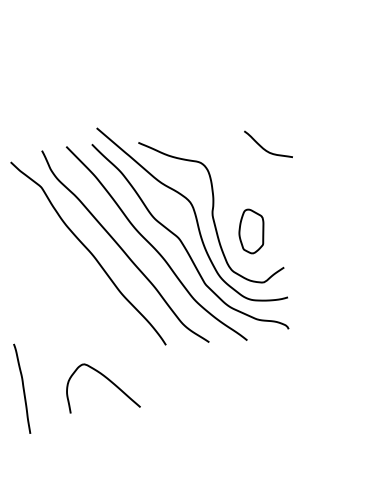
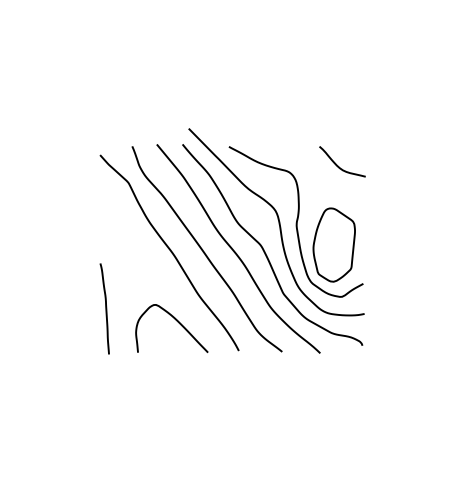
curve: (264, 148) -> (338, 165), moved
part: (250, 230) -> (333, 244), size x1.67
curve: (107, 379) -> (177, 322), moved
curve: (22, 388) -> (105, 308), moved

